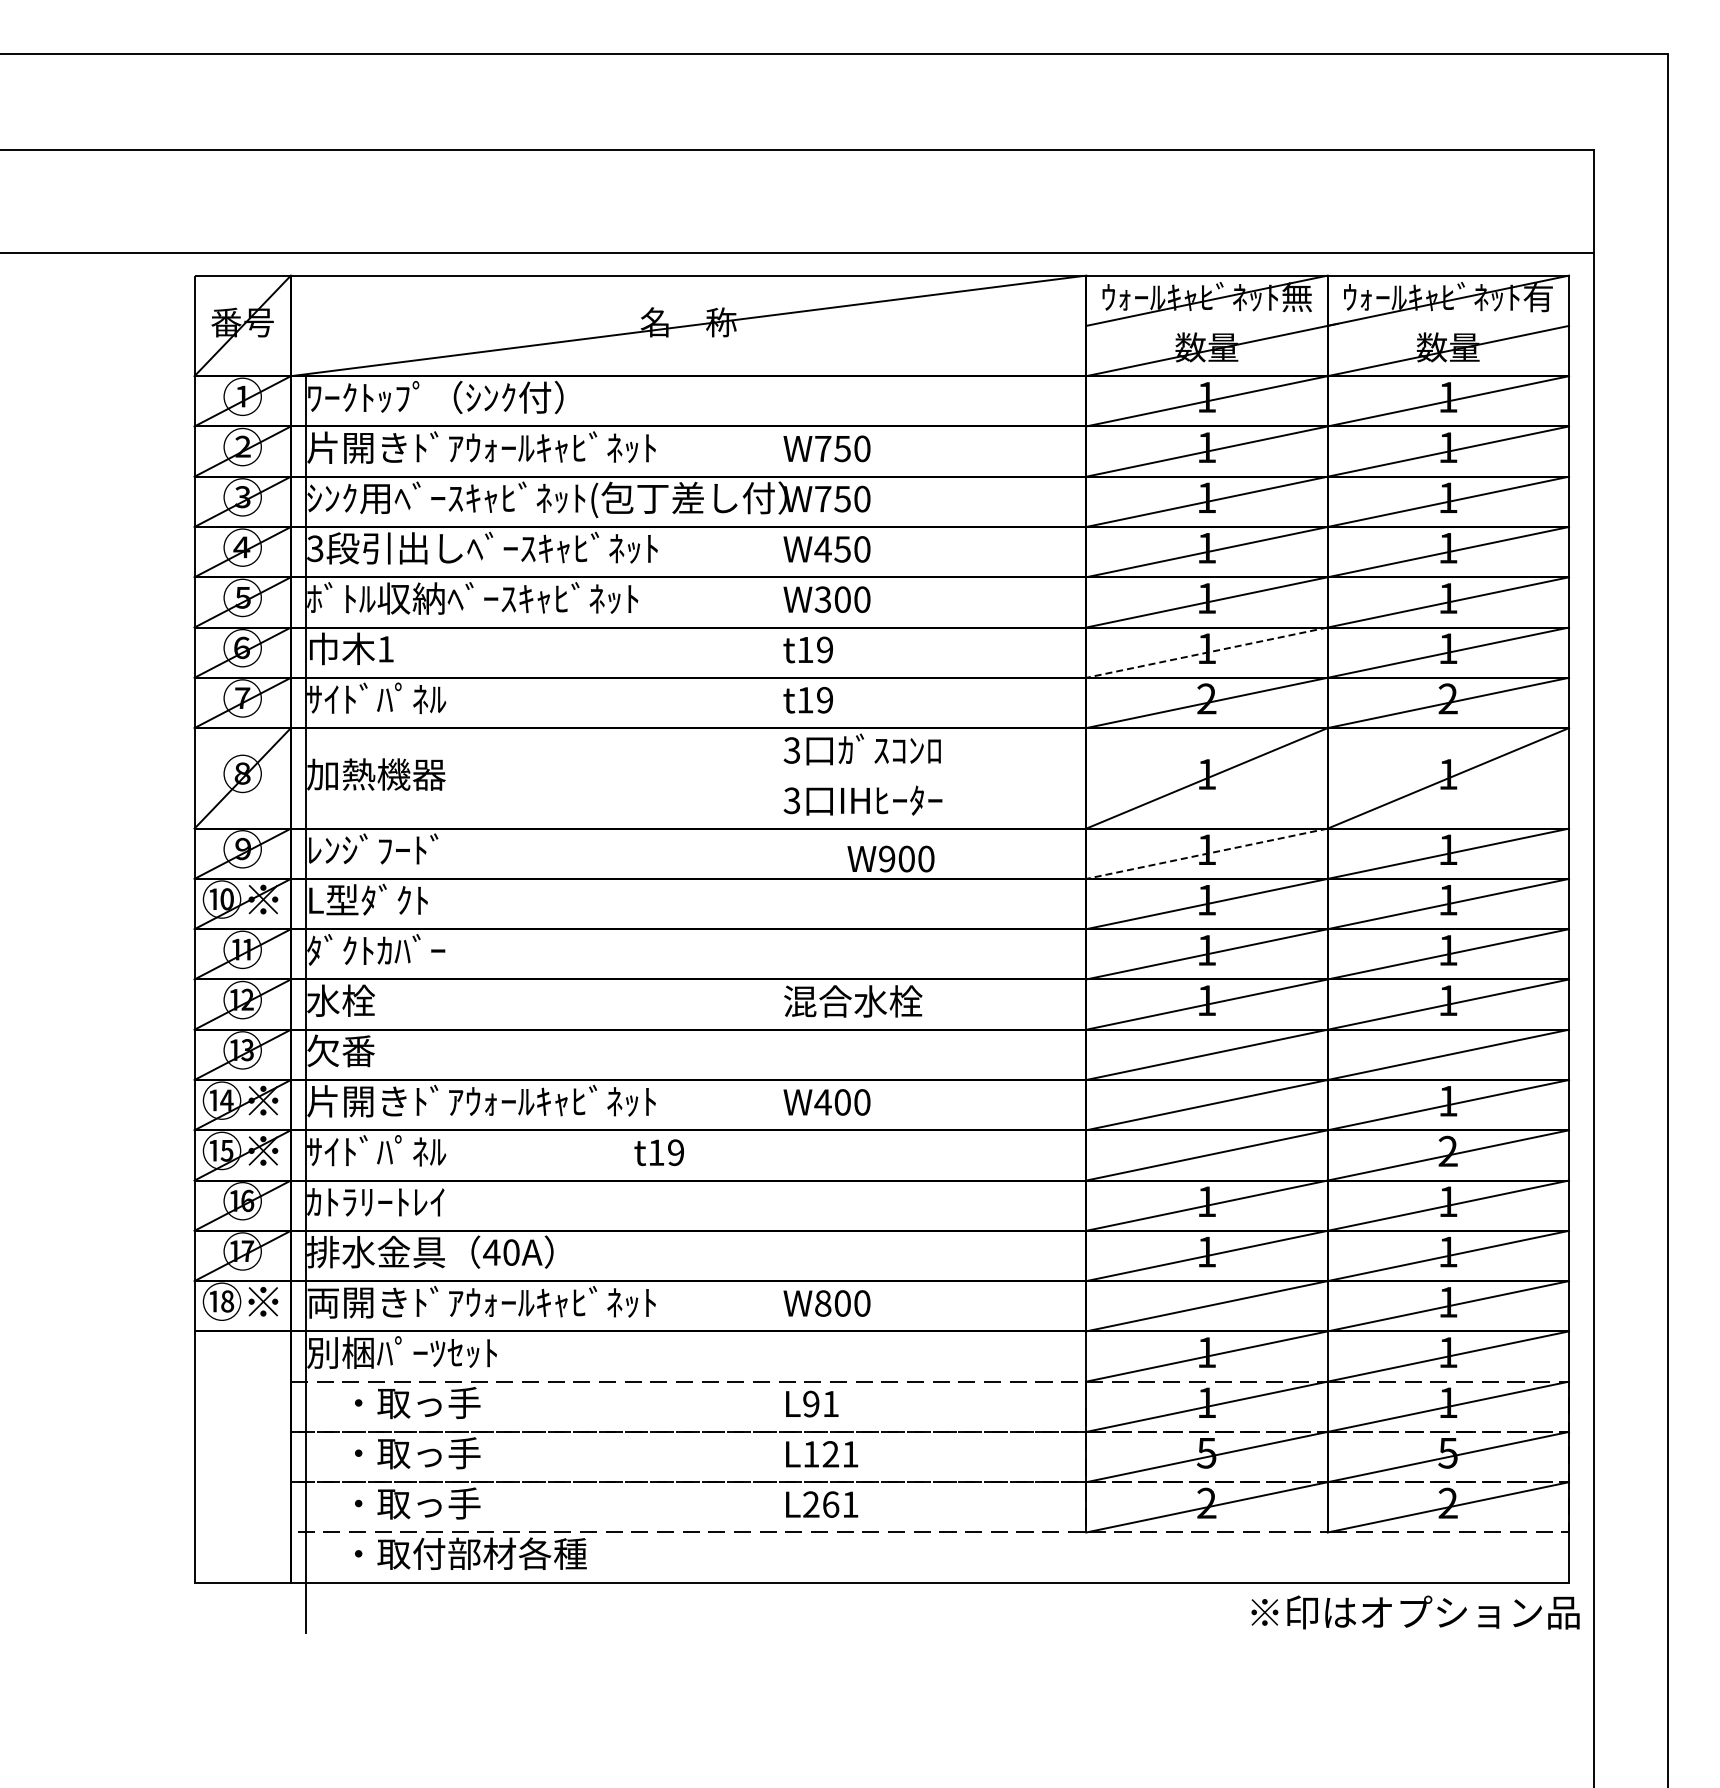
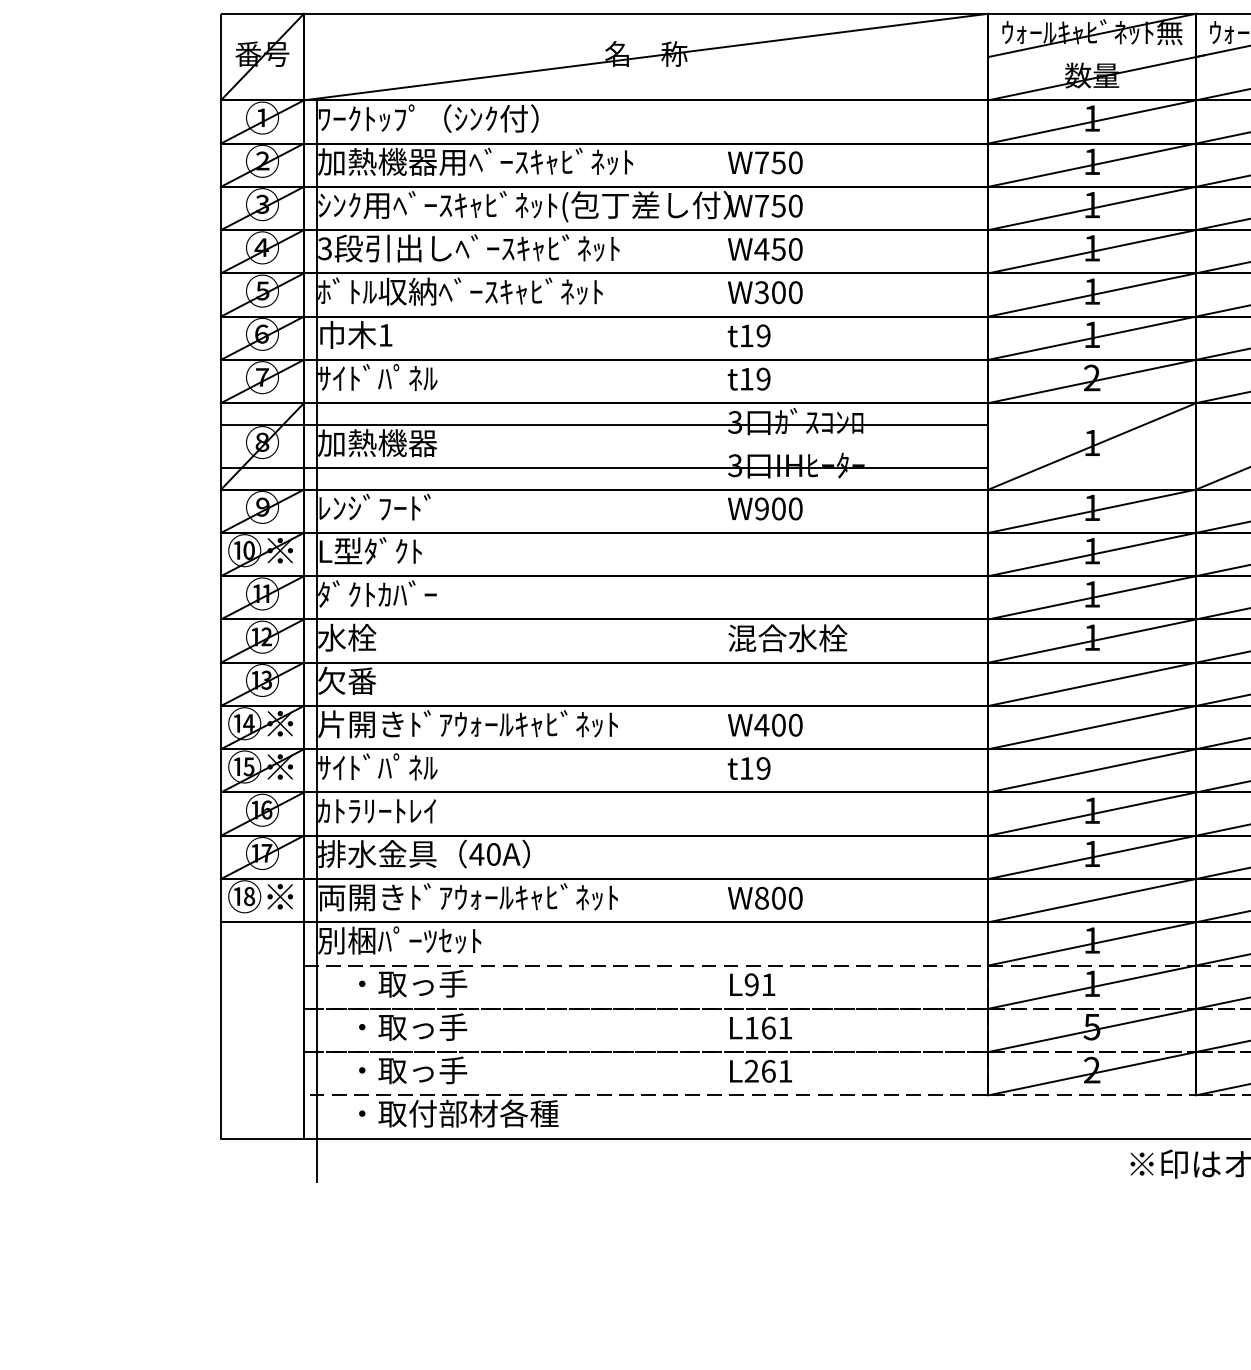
text: (490, 447) -> (475, 161), 片開きﾄﾞｱｳｫｰﾙｷｬﾋﾞﾈｯﾄ -> 加熱機器用ﾍﾞｰｽｷｬﾋﾞﾈｯﾄ
line: (1206, 652) -> (1091, 338), dashed -> solid
line: (640, 753) -> (604, 424), added
line: (640, 803) -> (604, 468), added
line: (1206, 853) -> (1091, 511), dashed -> solid
text: (890, 858) -> (764, 508), moved
text: (658, 1152) -> (748, 768), moved
text: (830, 1454) -> (768, 1028), L121 -> L161

